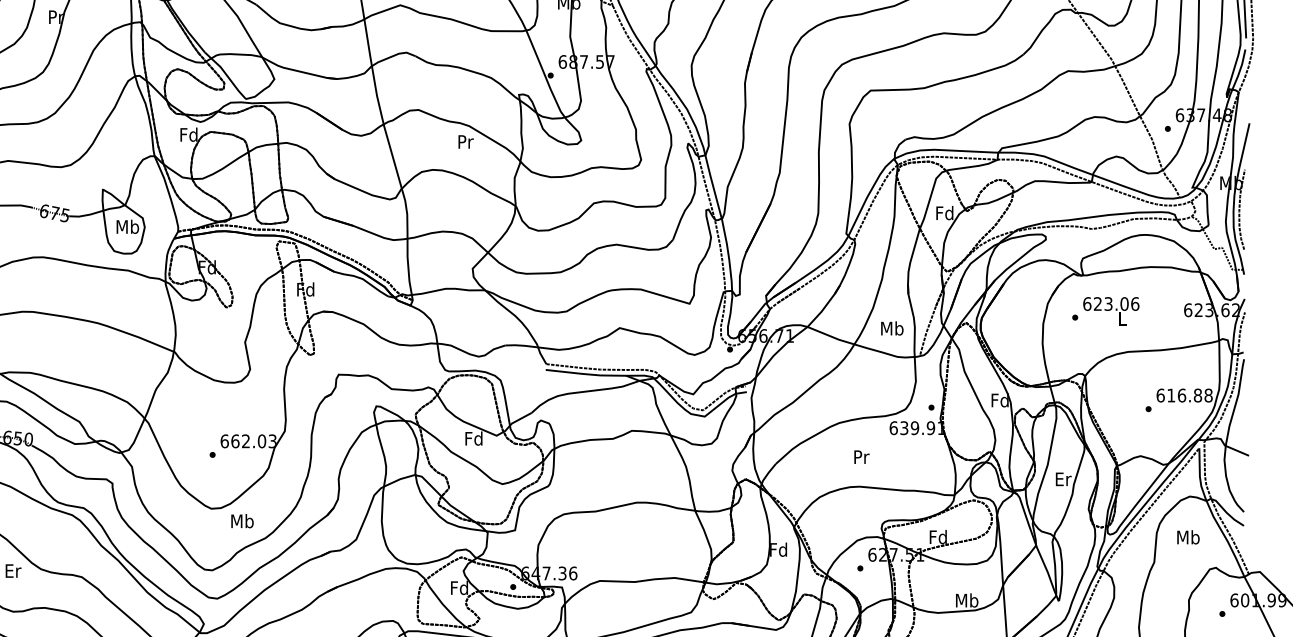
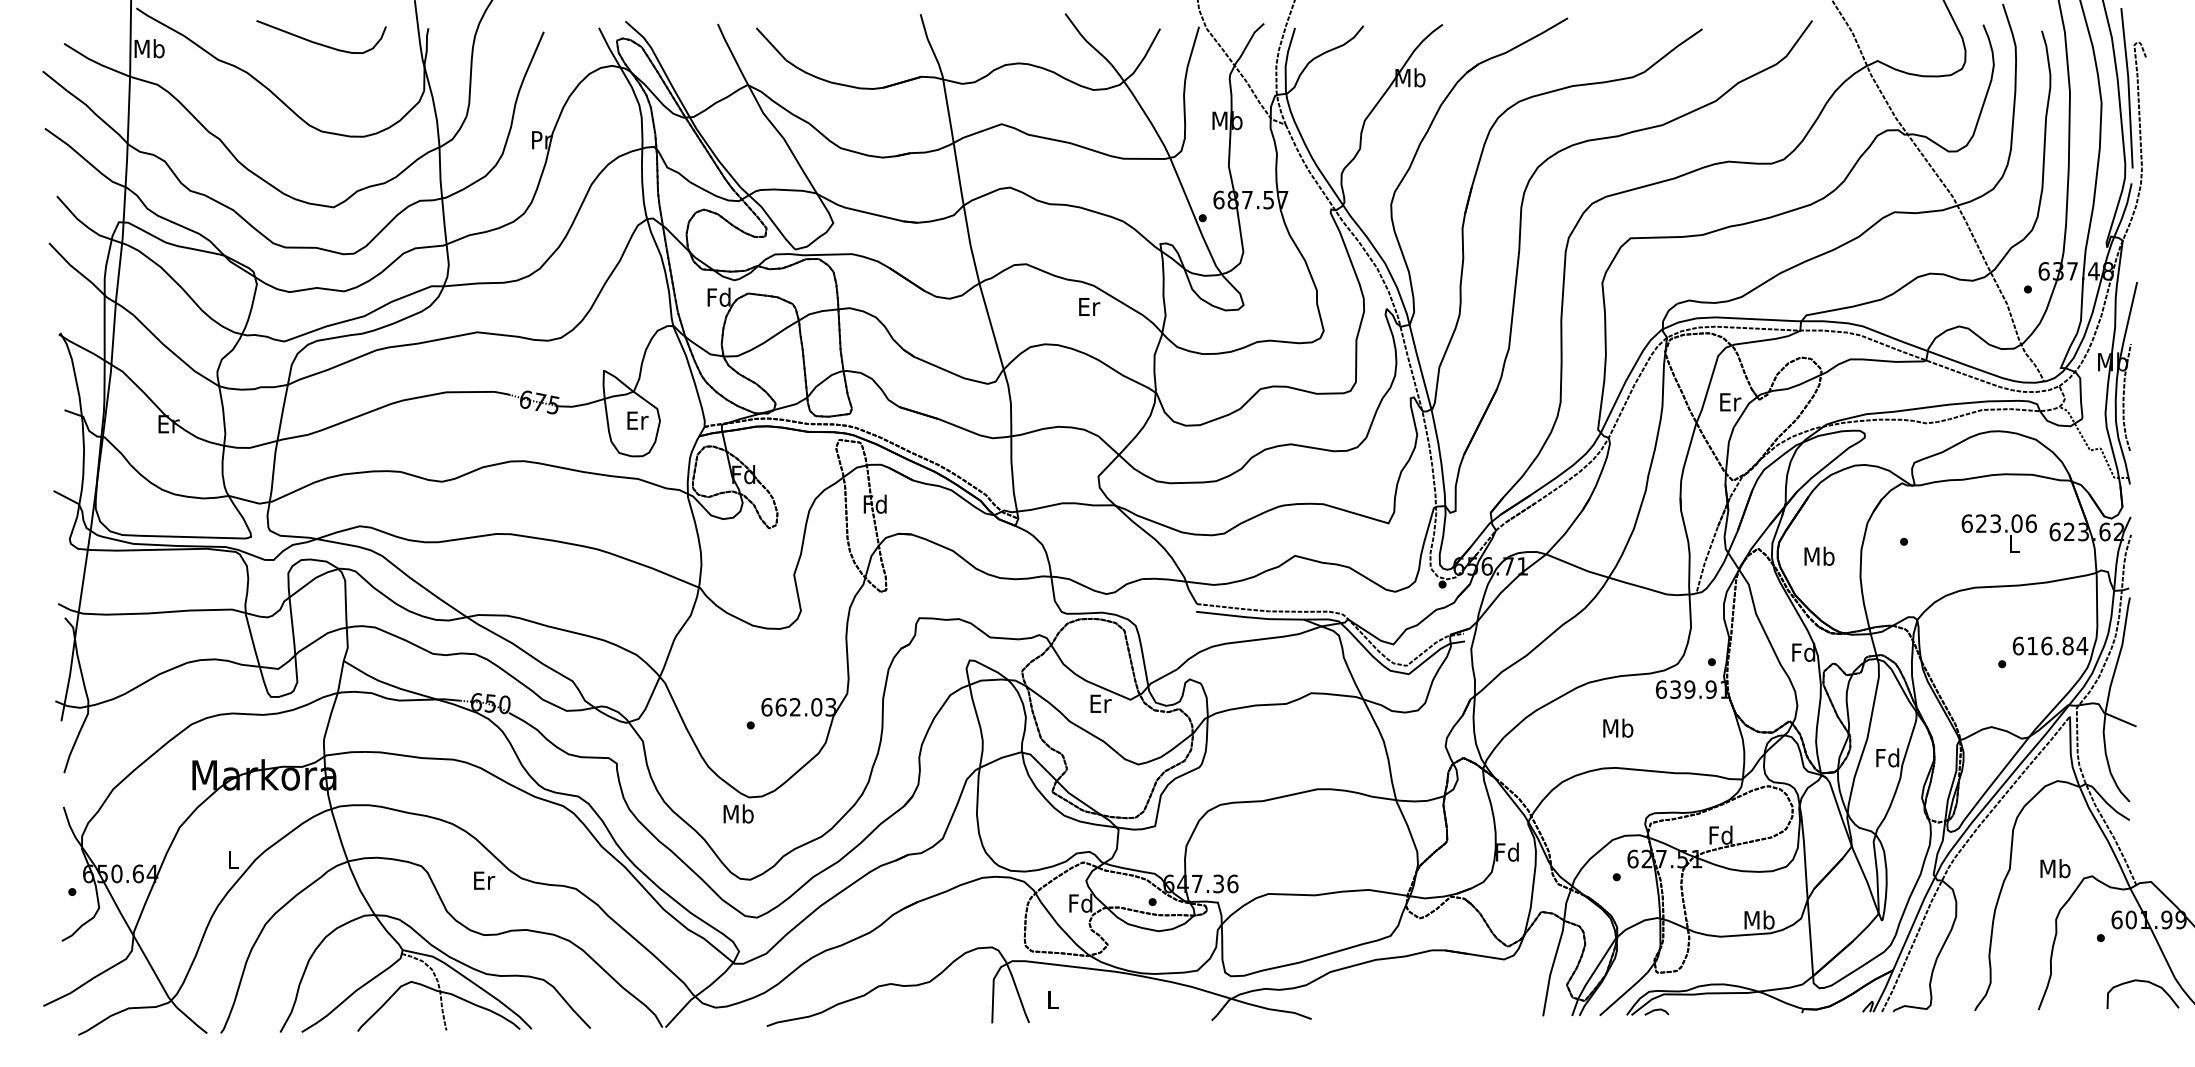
text: (465, 141) -> (1089, 306), Pr -> Er
text: (944, 212) -> (1729, 401), Fd -> Er
text: (127, 226) -> (637, 420), Mb -> Er
text: (1110, 311) -> (1998, 533), moved
text: (892, 327) -> (1819, 555), moved
text: (1208, 395) -> (2082, 645), 616.88 -> 616.84
text: (473, 438) -> (1099, 703), Fd -> Er
text: (861, 456) -> (1618, 727), Pr -> Mb
text: (1062, 478) -> (1887, 757), Er -> Fd
text: (242, 520) -> (738, 813), moved
text: (1188, 537) -> (2055, 868), moved

